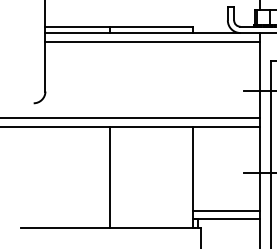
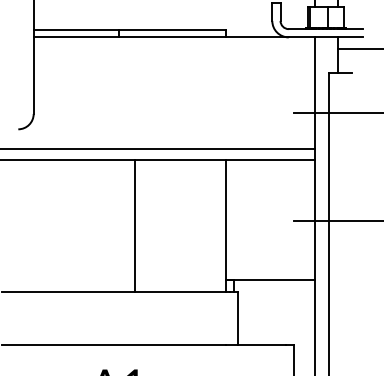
line: (152, 42) -> (173, 49), removed
line: (110, 176) -> (134, 225), moved
line: (226, 210) -> (270, 269), removed

